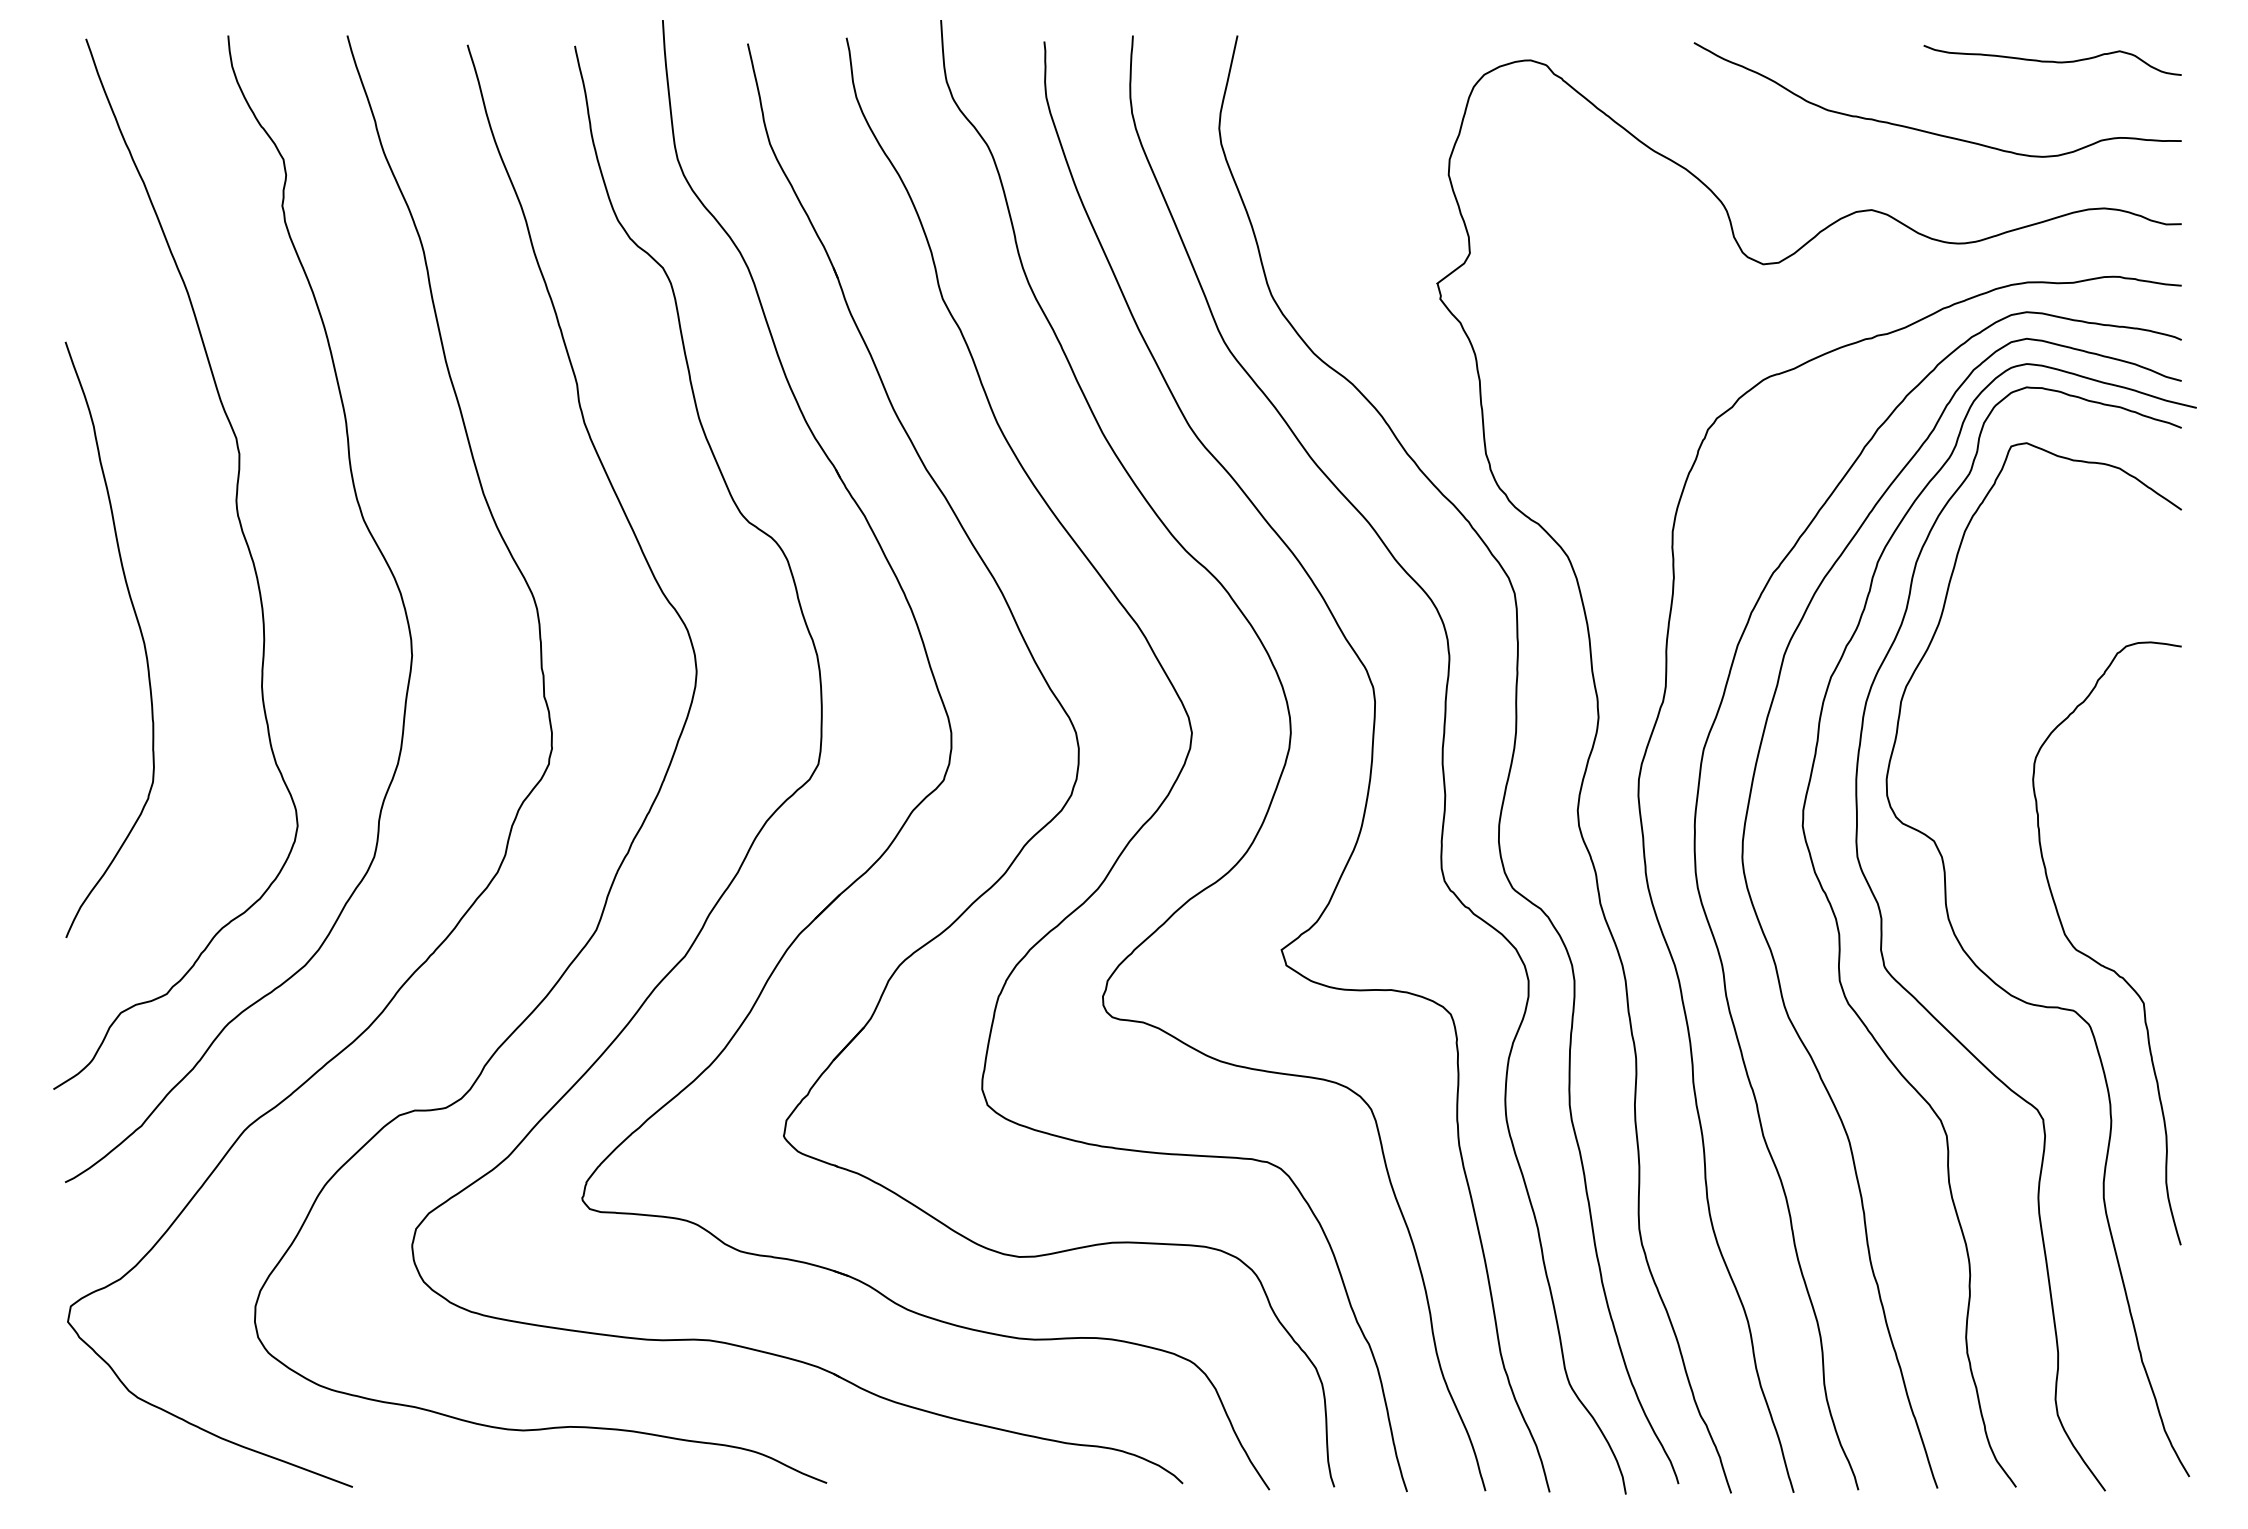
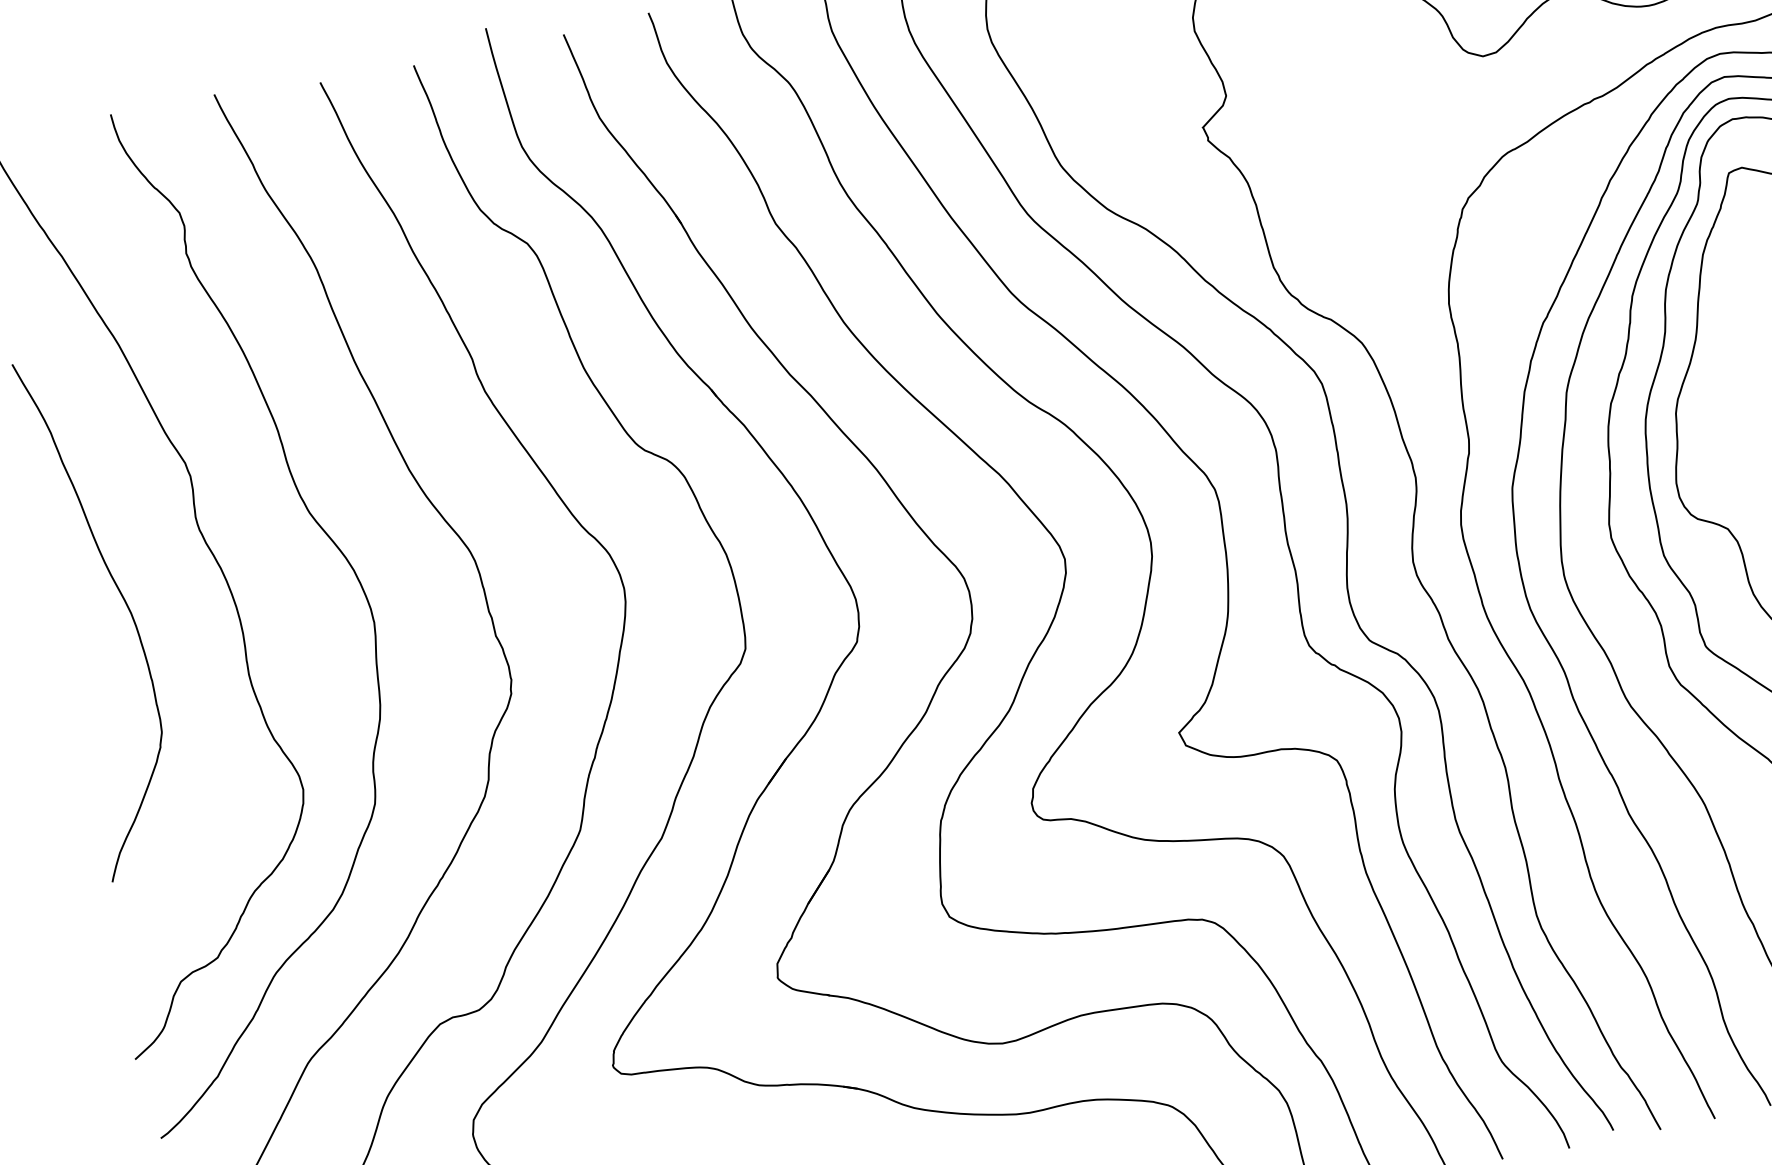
curve: (139, 630) -> (124, 602), moved

